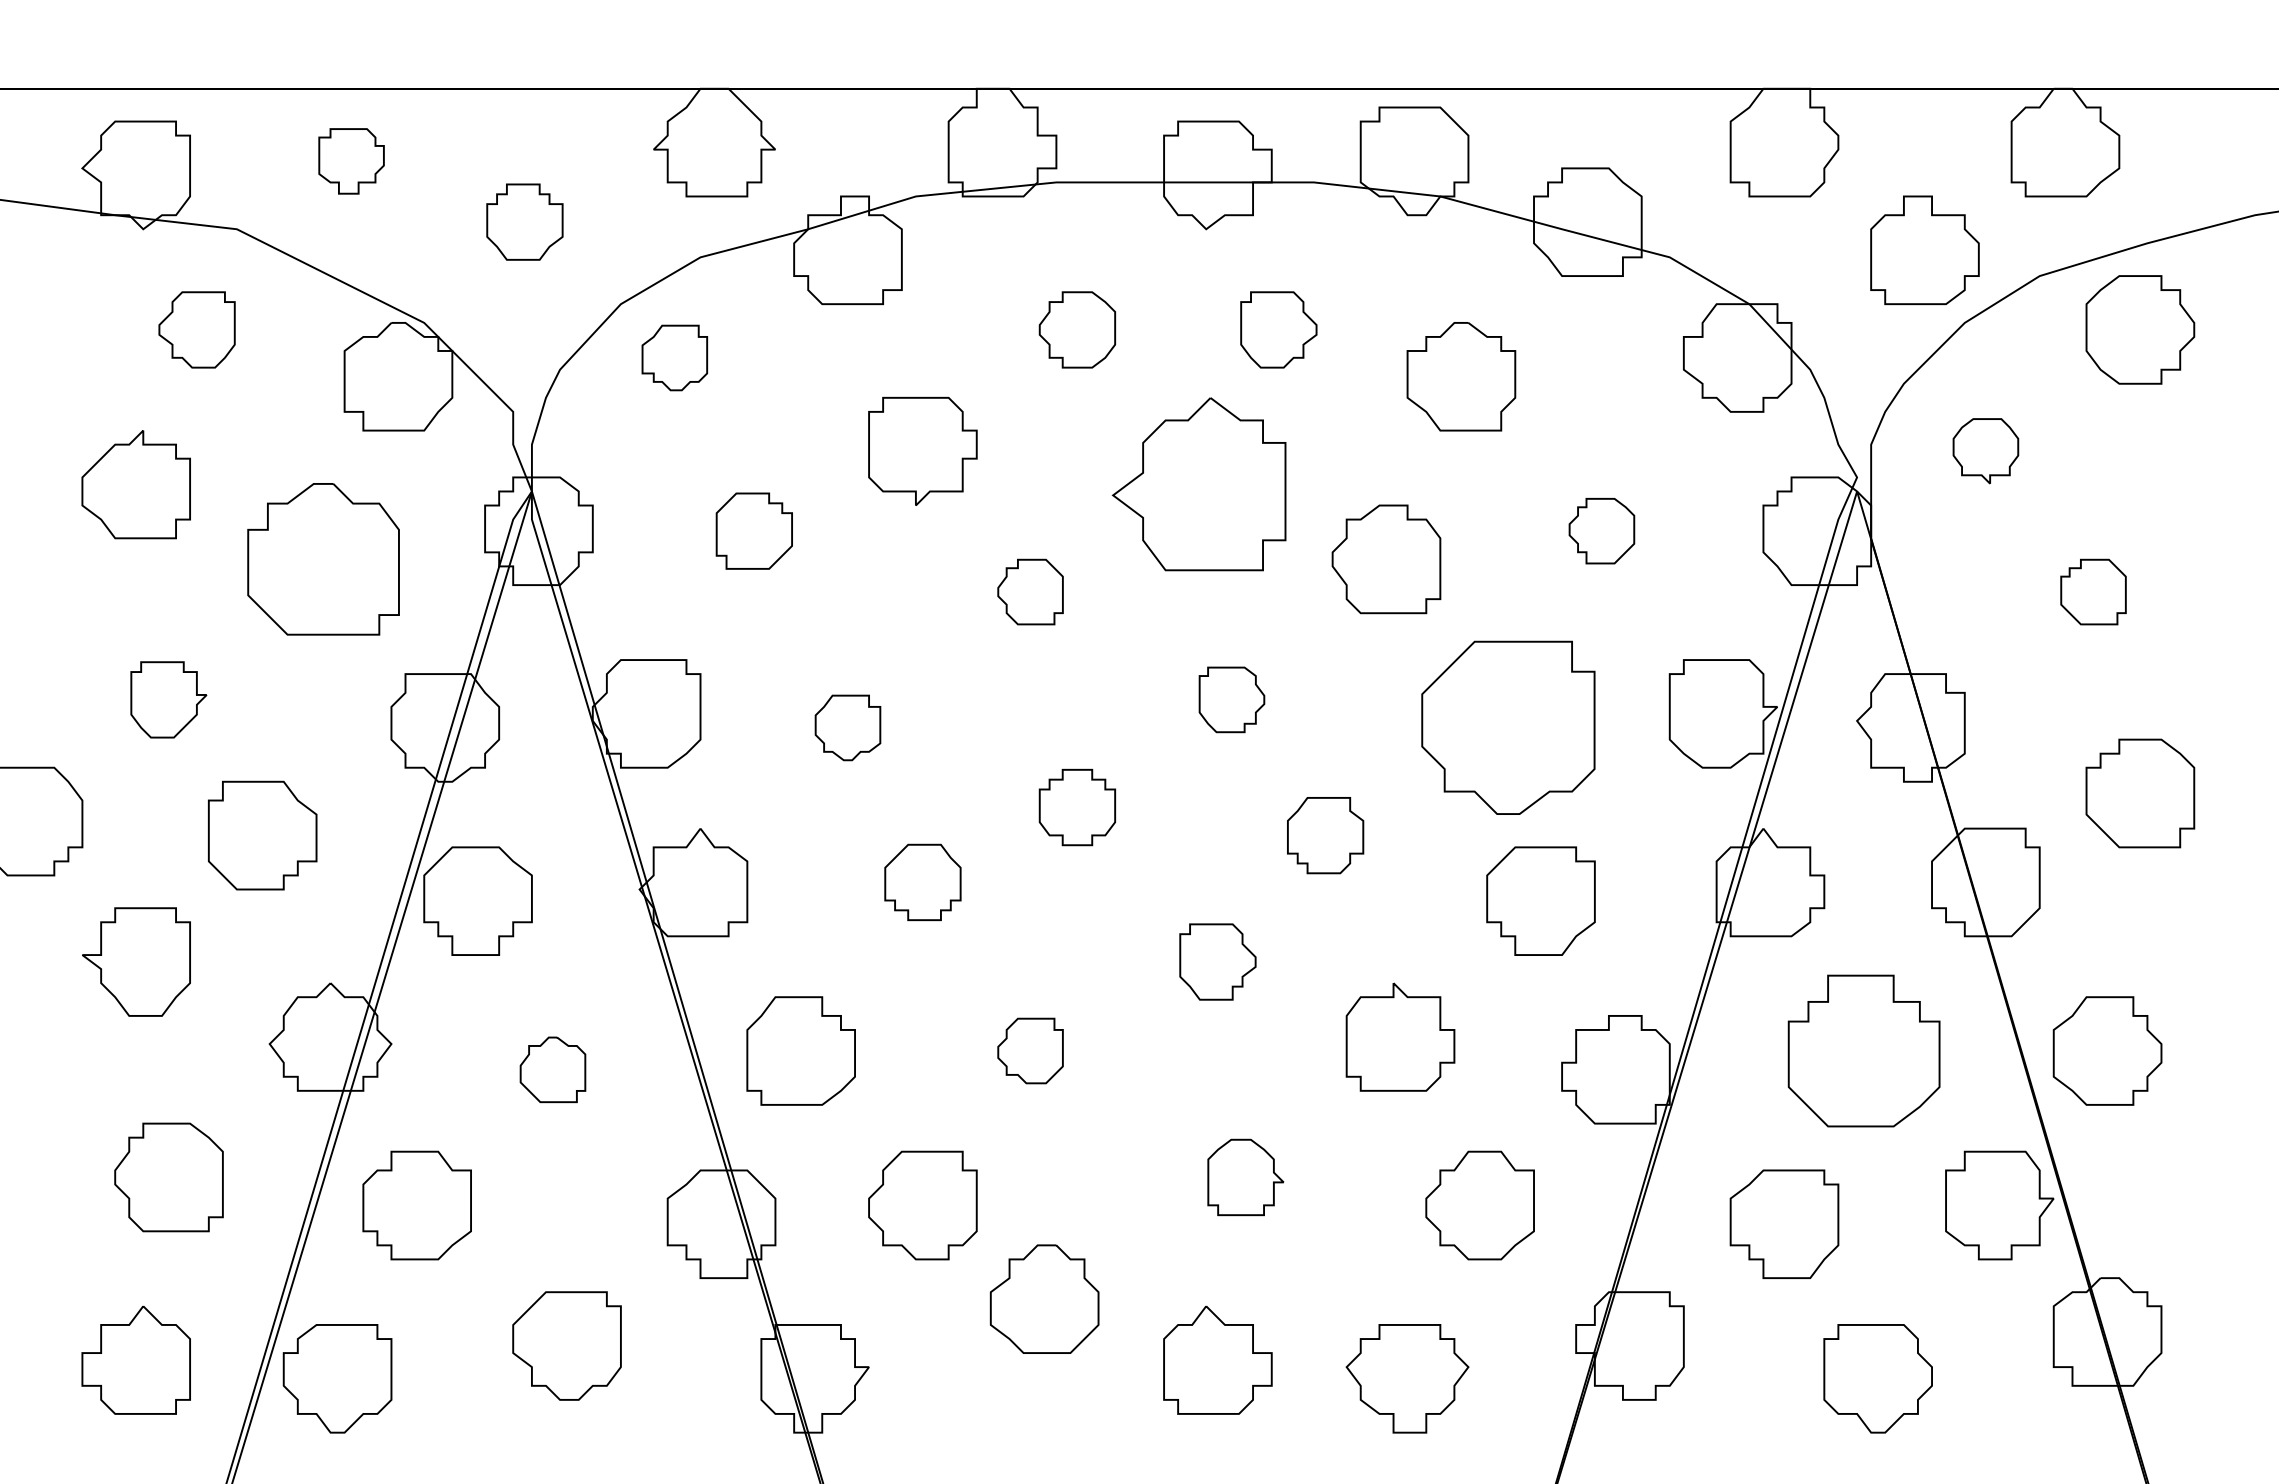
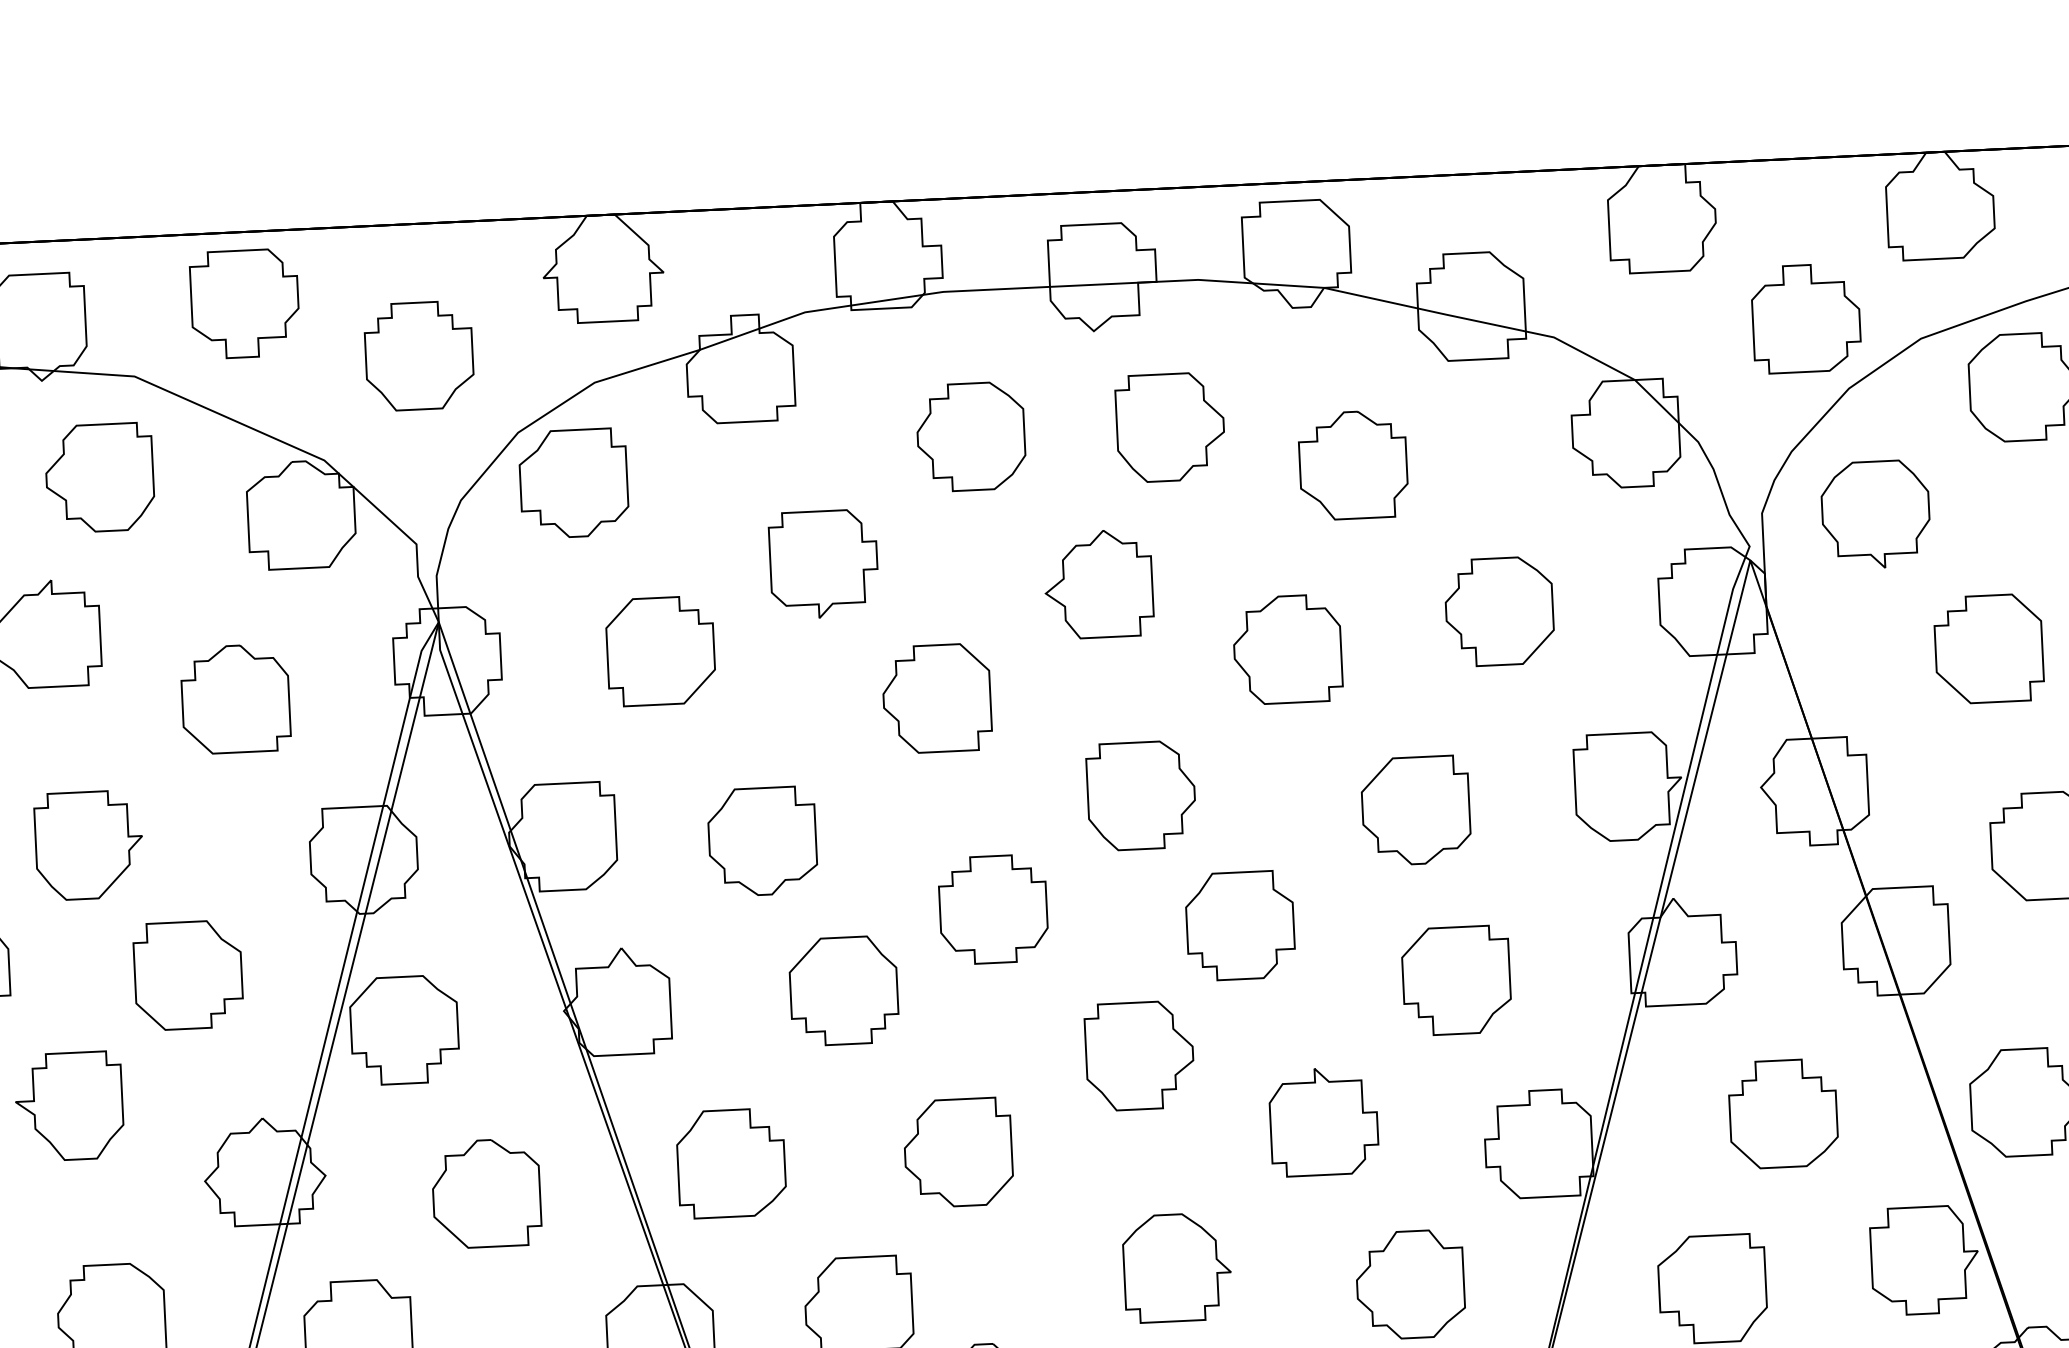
part: (351, 161) -> (244, 304), size x1.67
part: (524, 221) -> (418, 355), size x1.43
part: (196, 329) -> (99, 477), size x1.43
part: (1077, 329) -> (971, 436), size x1.43
part: (1278, 329) -> (1170, 427), size x1.43
part: (674, 357) -> (573, 483), size x1.67
part: (1985, 450) -> (1875, 513), size x1.67
part: (1198, 484) -> (1098, 584), size x0.62
part: (754, 530) -> (660, 650), size x1.43
part: (1601, 530) -> (1499, 610), size x1.67
part: (323, 559) -> (235, 699), size x0.71
part: (1030, 591) -> (936, 697), size x1.67
part: (2093, 591) -> (1988, 648), size x1.67
part: (168, 699) -> (88, 845), size x1.43
part: (1231, 699) -> (1140, 795), size x1.67
part: (847, 727) -> (762, 841), size x1.67
part: (1507, 727) -> (1415, 810), size x0.62
part: (1077, 807) -> (993, 909), size x1.43
part: (1325, 835) -> (1240, 925), size x1.43
part: (922, 882) -> (843, 991), size x1.43
part: (1217, 961) -> (1139, 1055), size x1.43
part: (1030, 1050) -> (958, 1152), size x1.67
part: (1863, 1050) -> (1782, 1113), size x0.71
part: (552, 1069) -> (486, 1193), size x1.67
part: (1245, 1177) -> (1177, 1267), size x1.43

